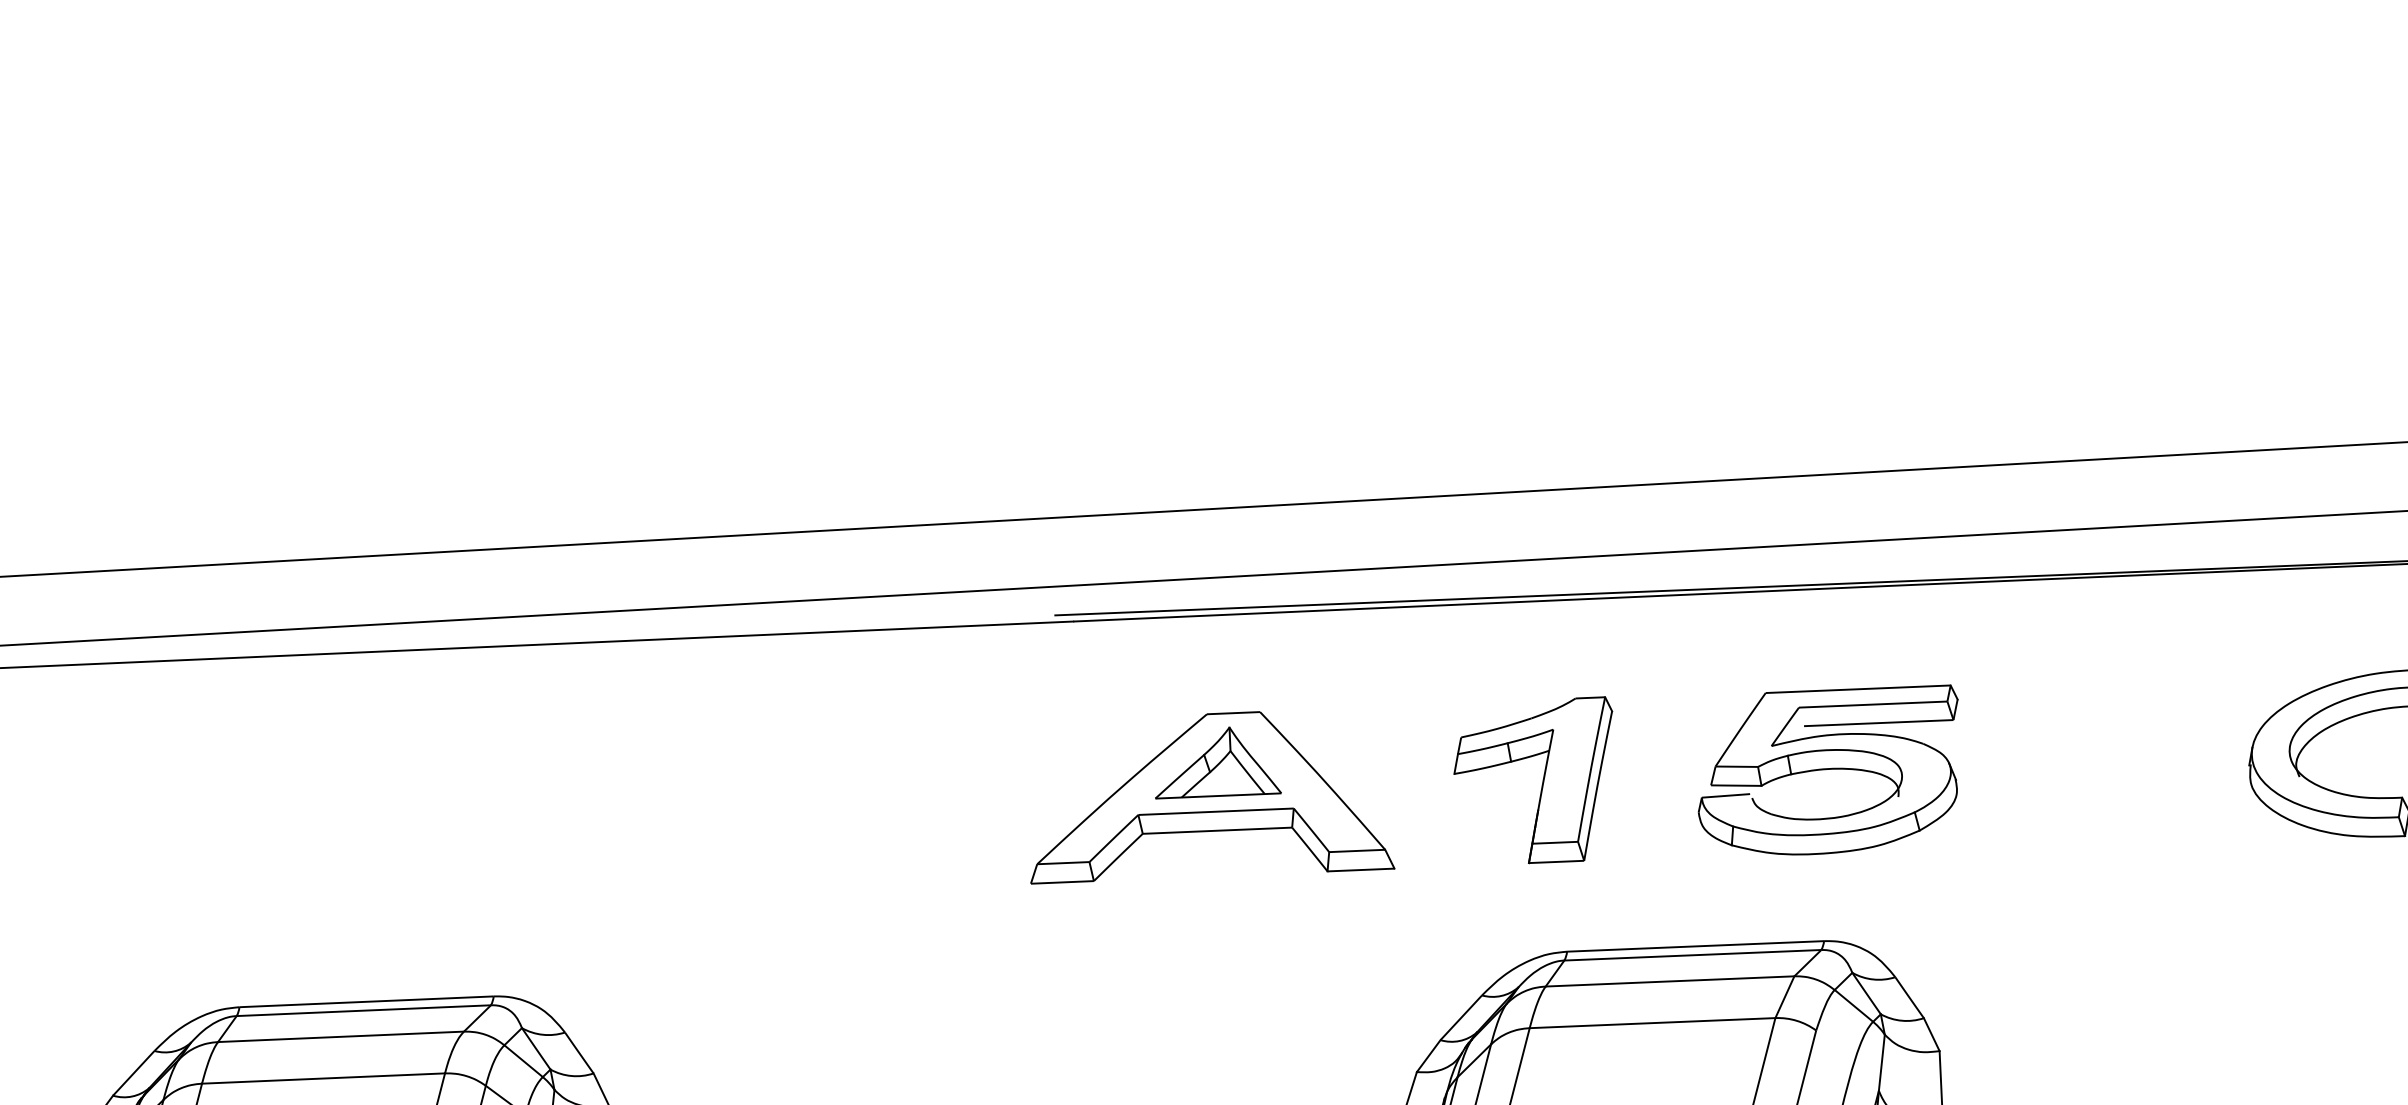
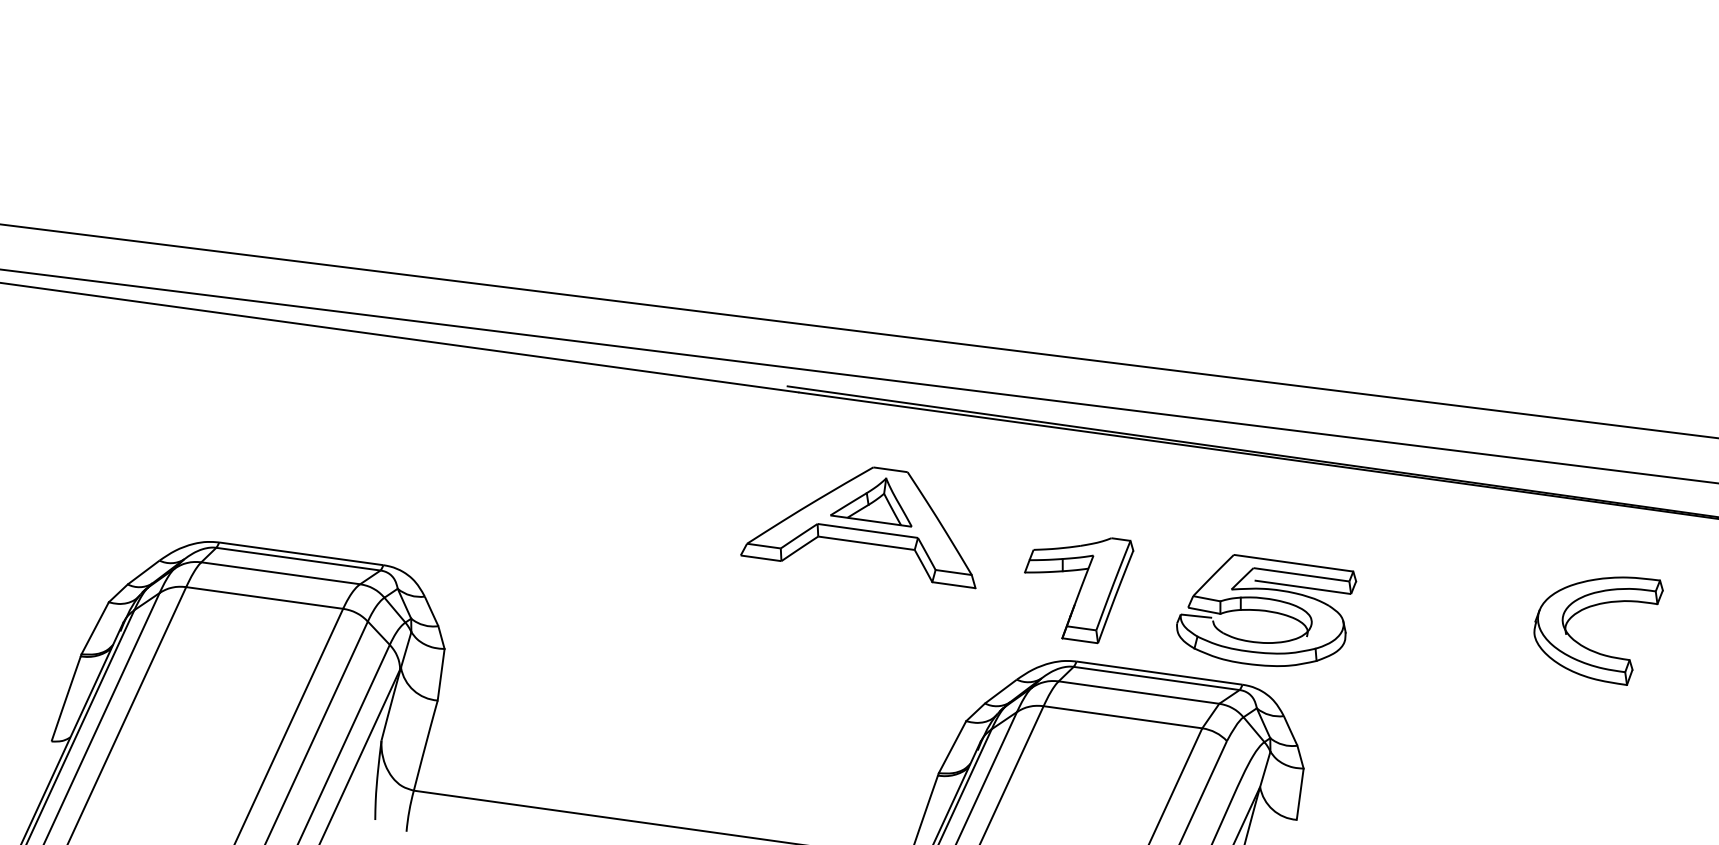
part: (1830, 768) -> (1266, 610), moved
part: (1541, 786) -> (1079, 590), moved

